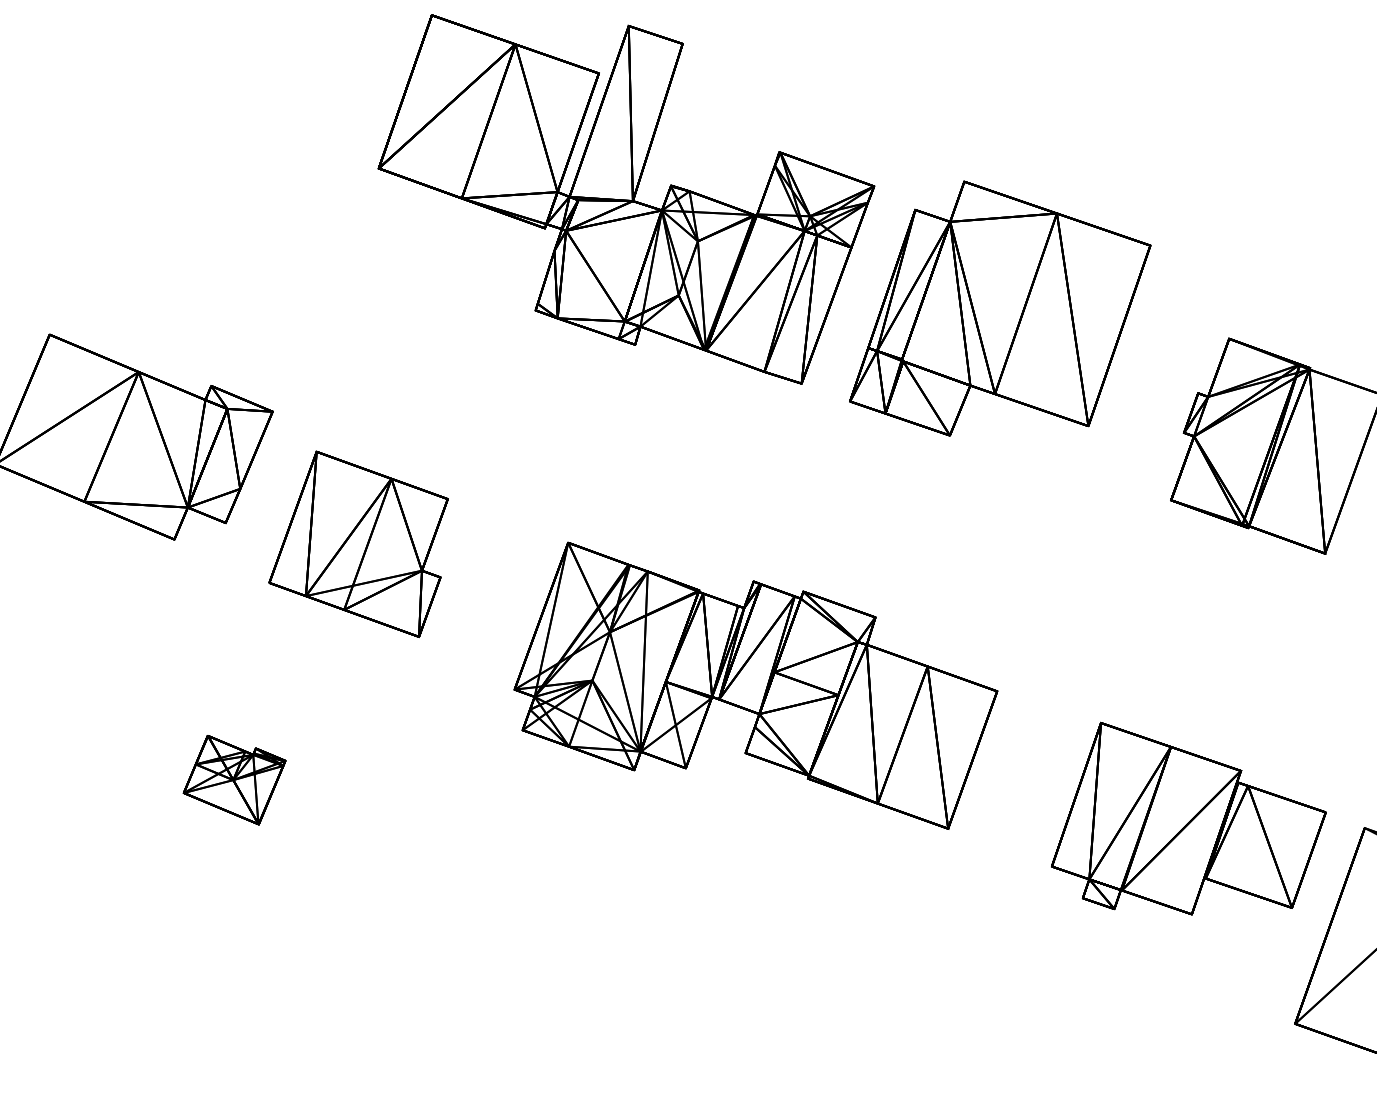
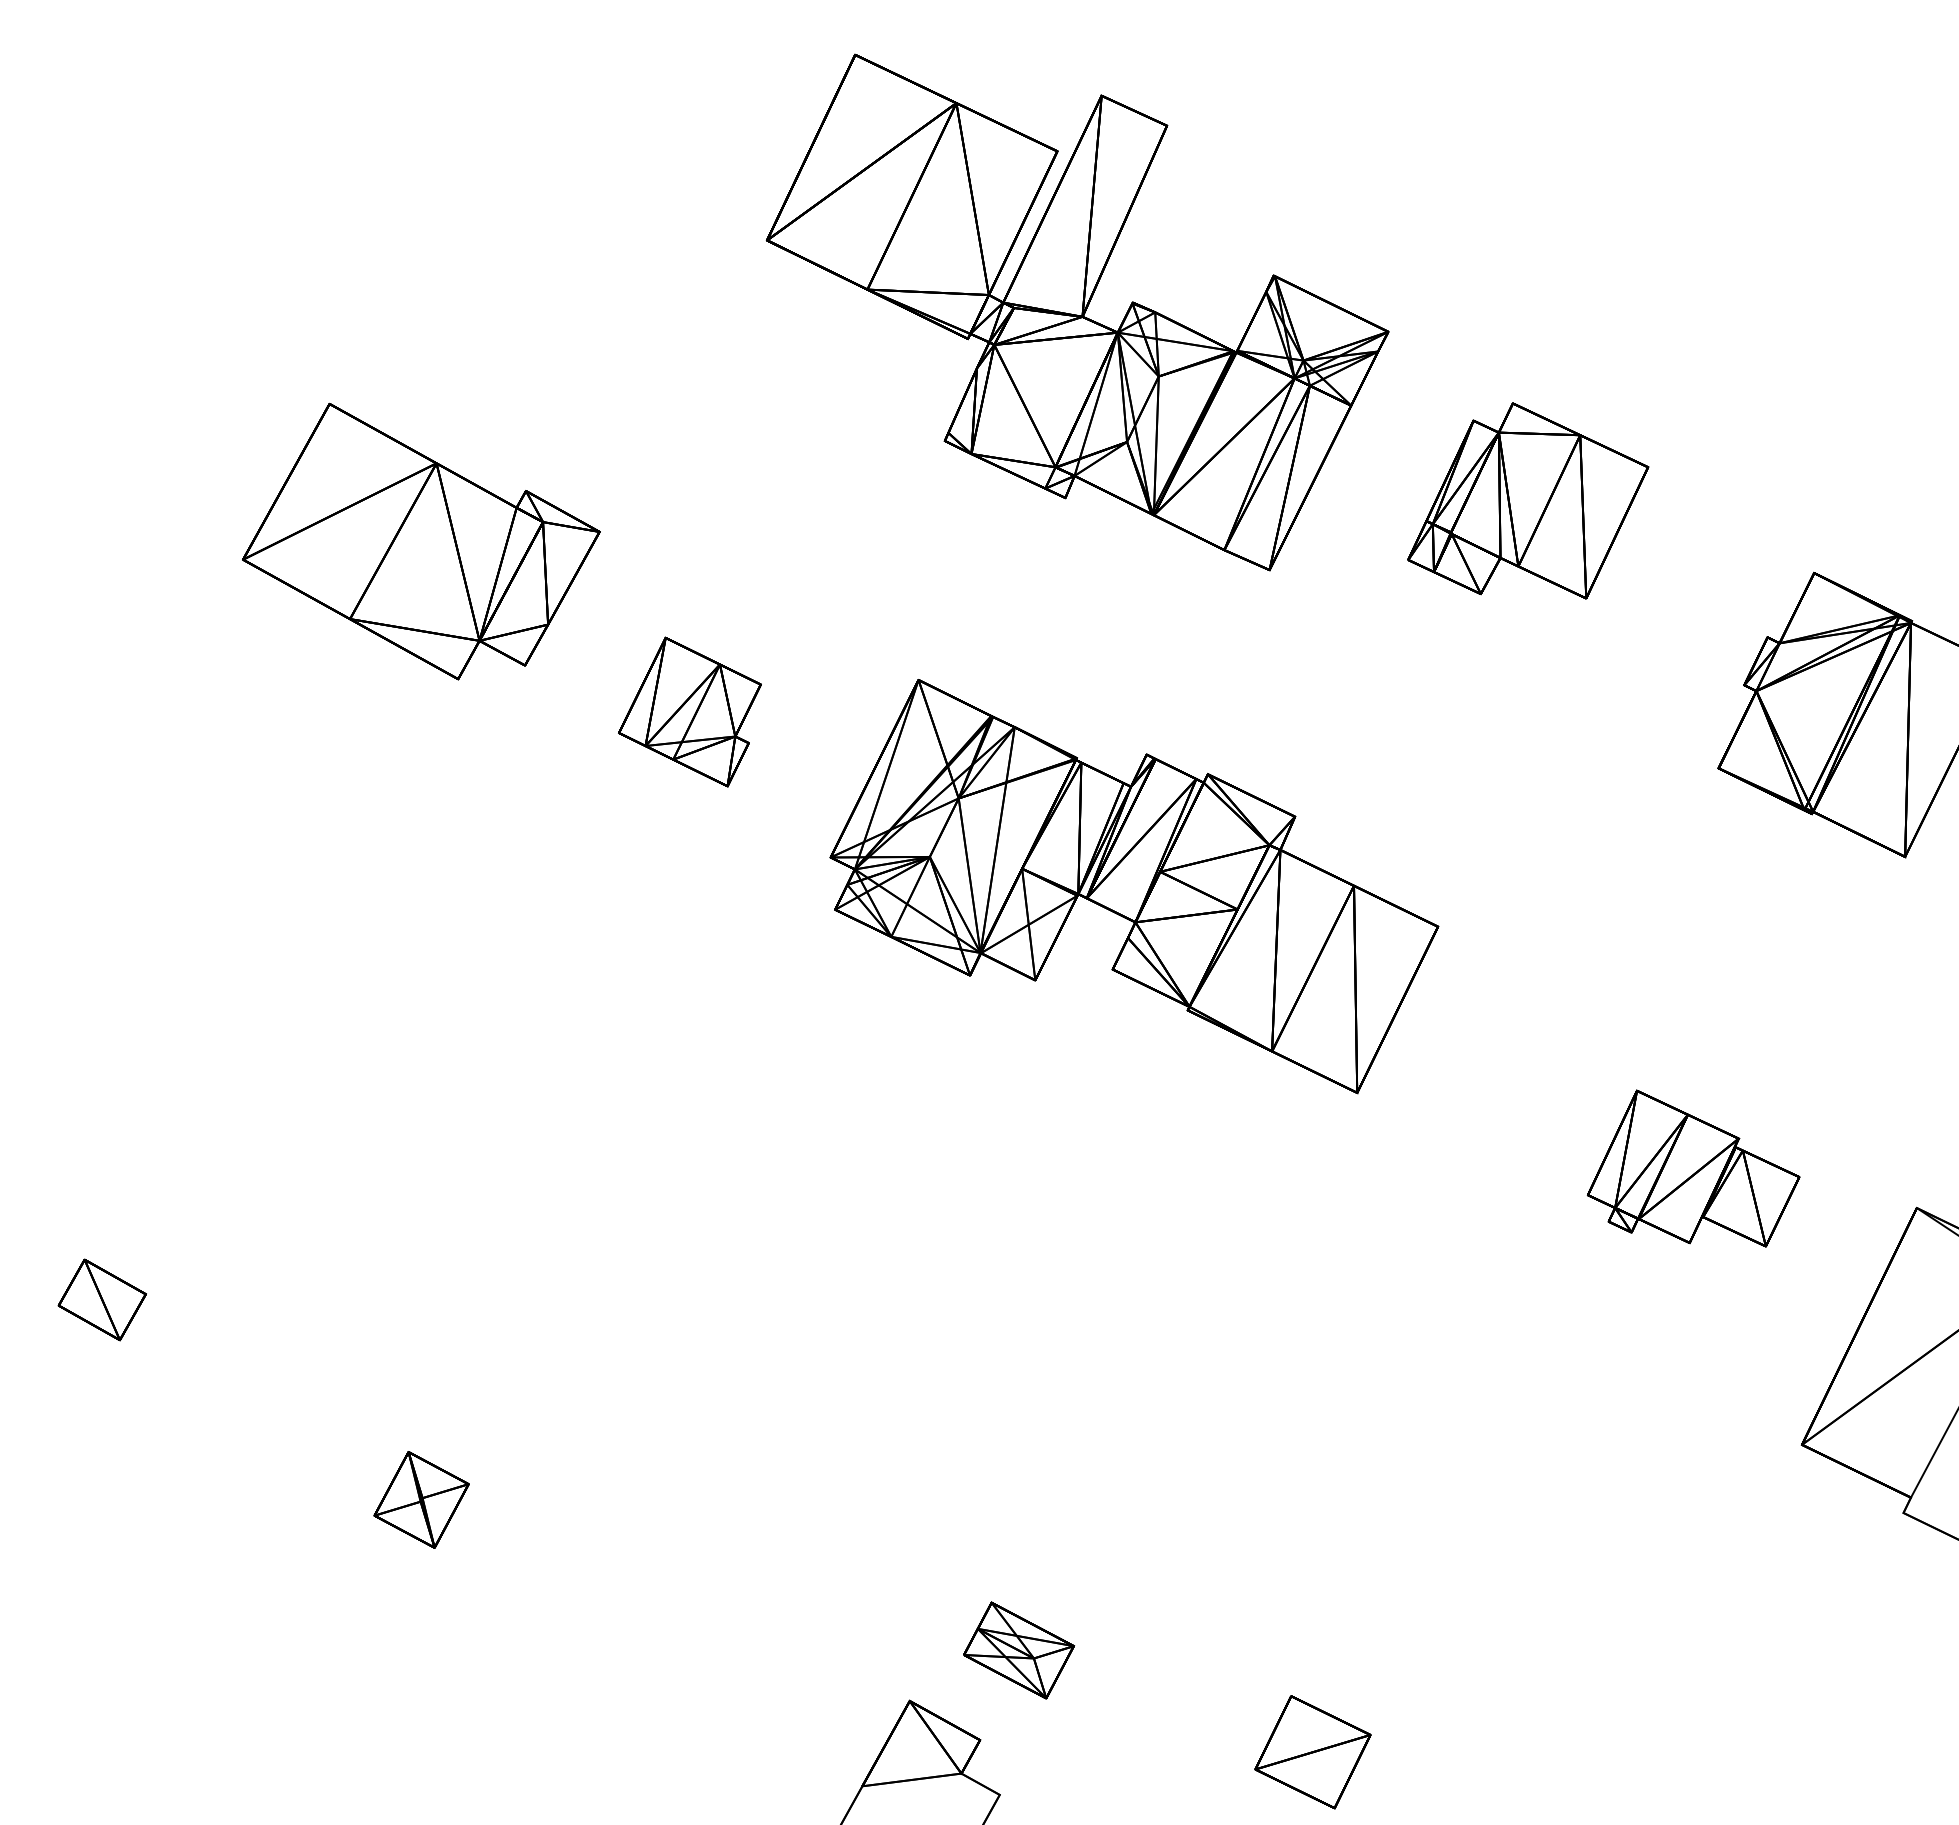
part: (998, 306) -> (1528, 500), size x0.6
part: (358, 544) -> (689, 711), size x0.6
part: (755, 686) -> (1134, 886), moved
part: (234, 780) -> (500, 990), removed
part: (1186, 816) -> (1693, 1168), size x0.6

